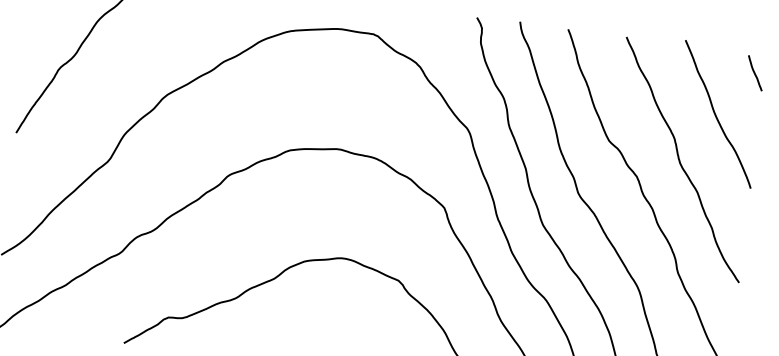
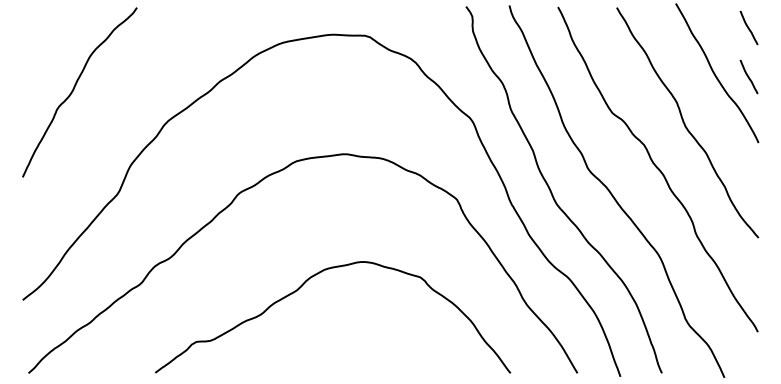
curve: (748, 121) -> (748, 76), added

